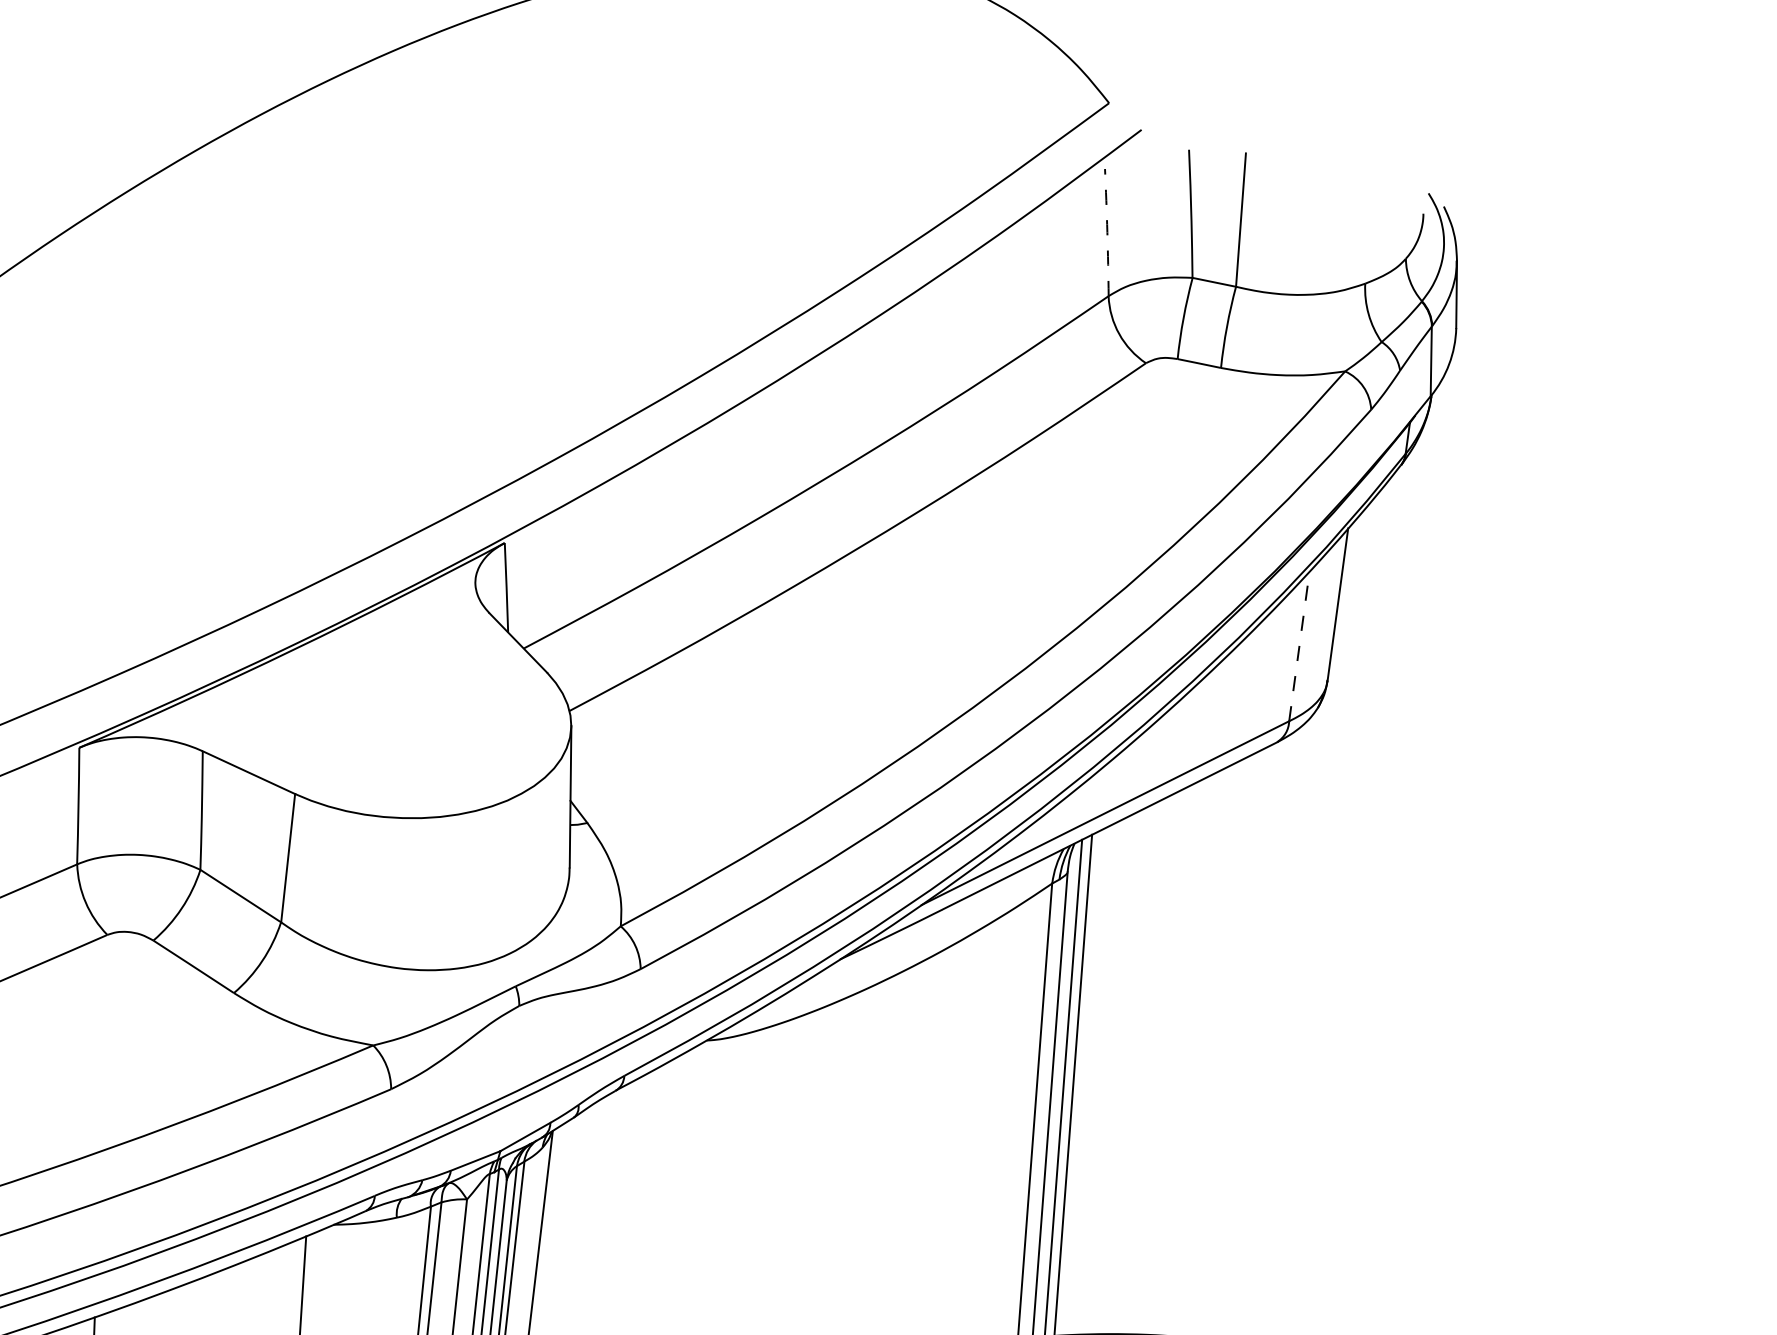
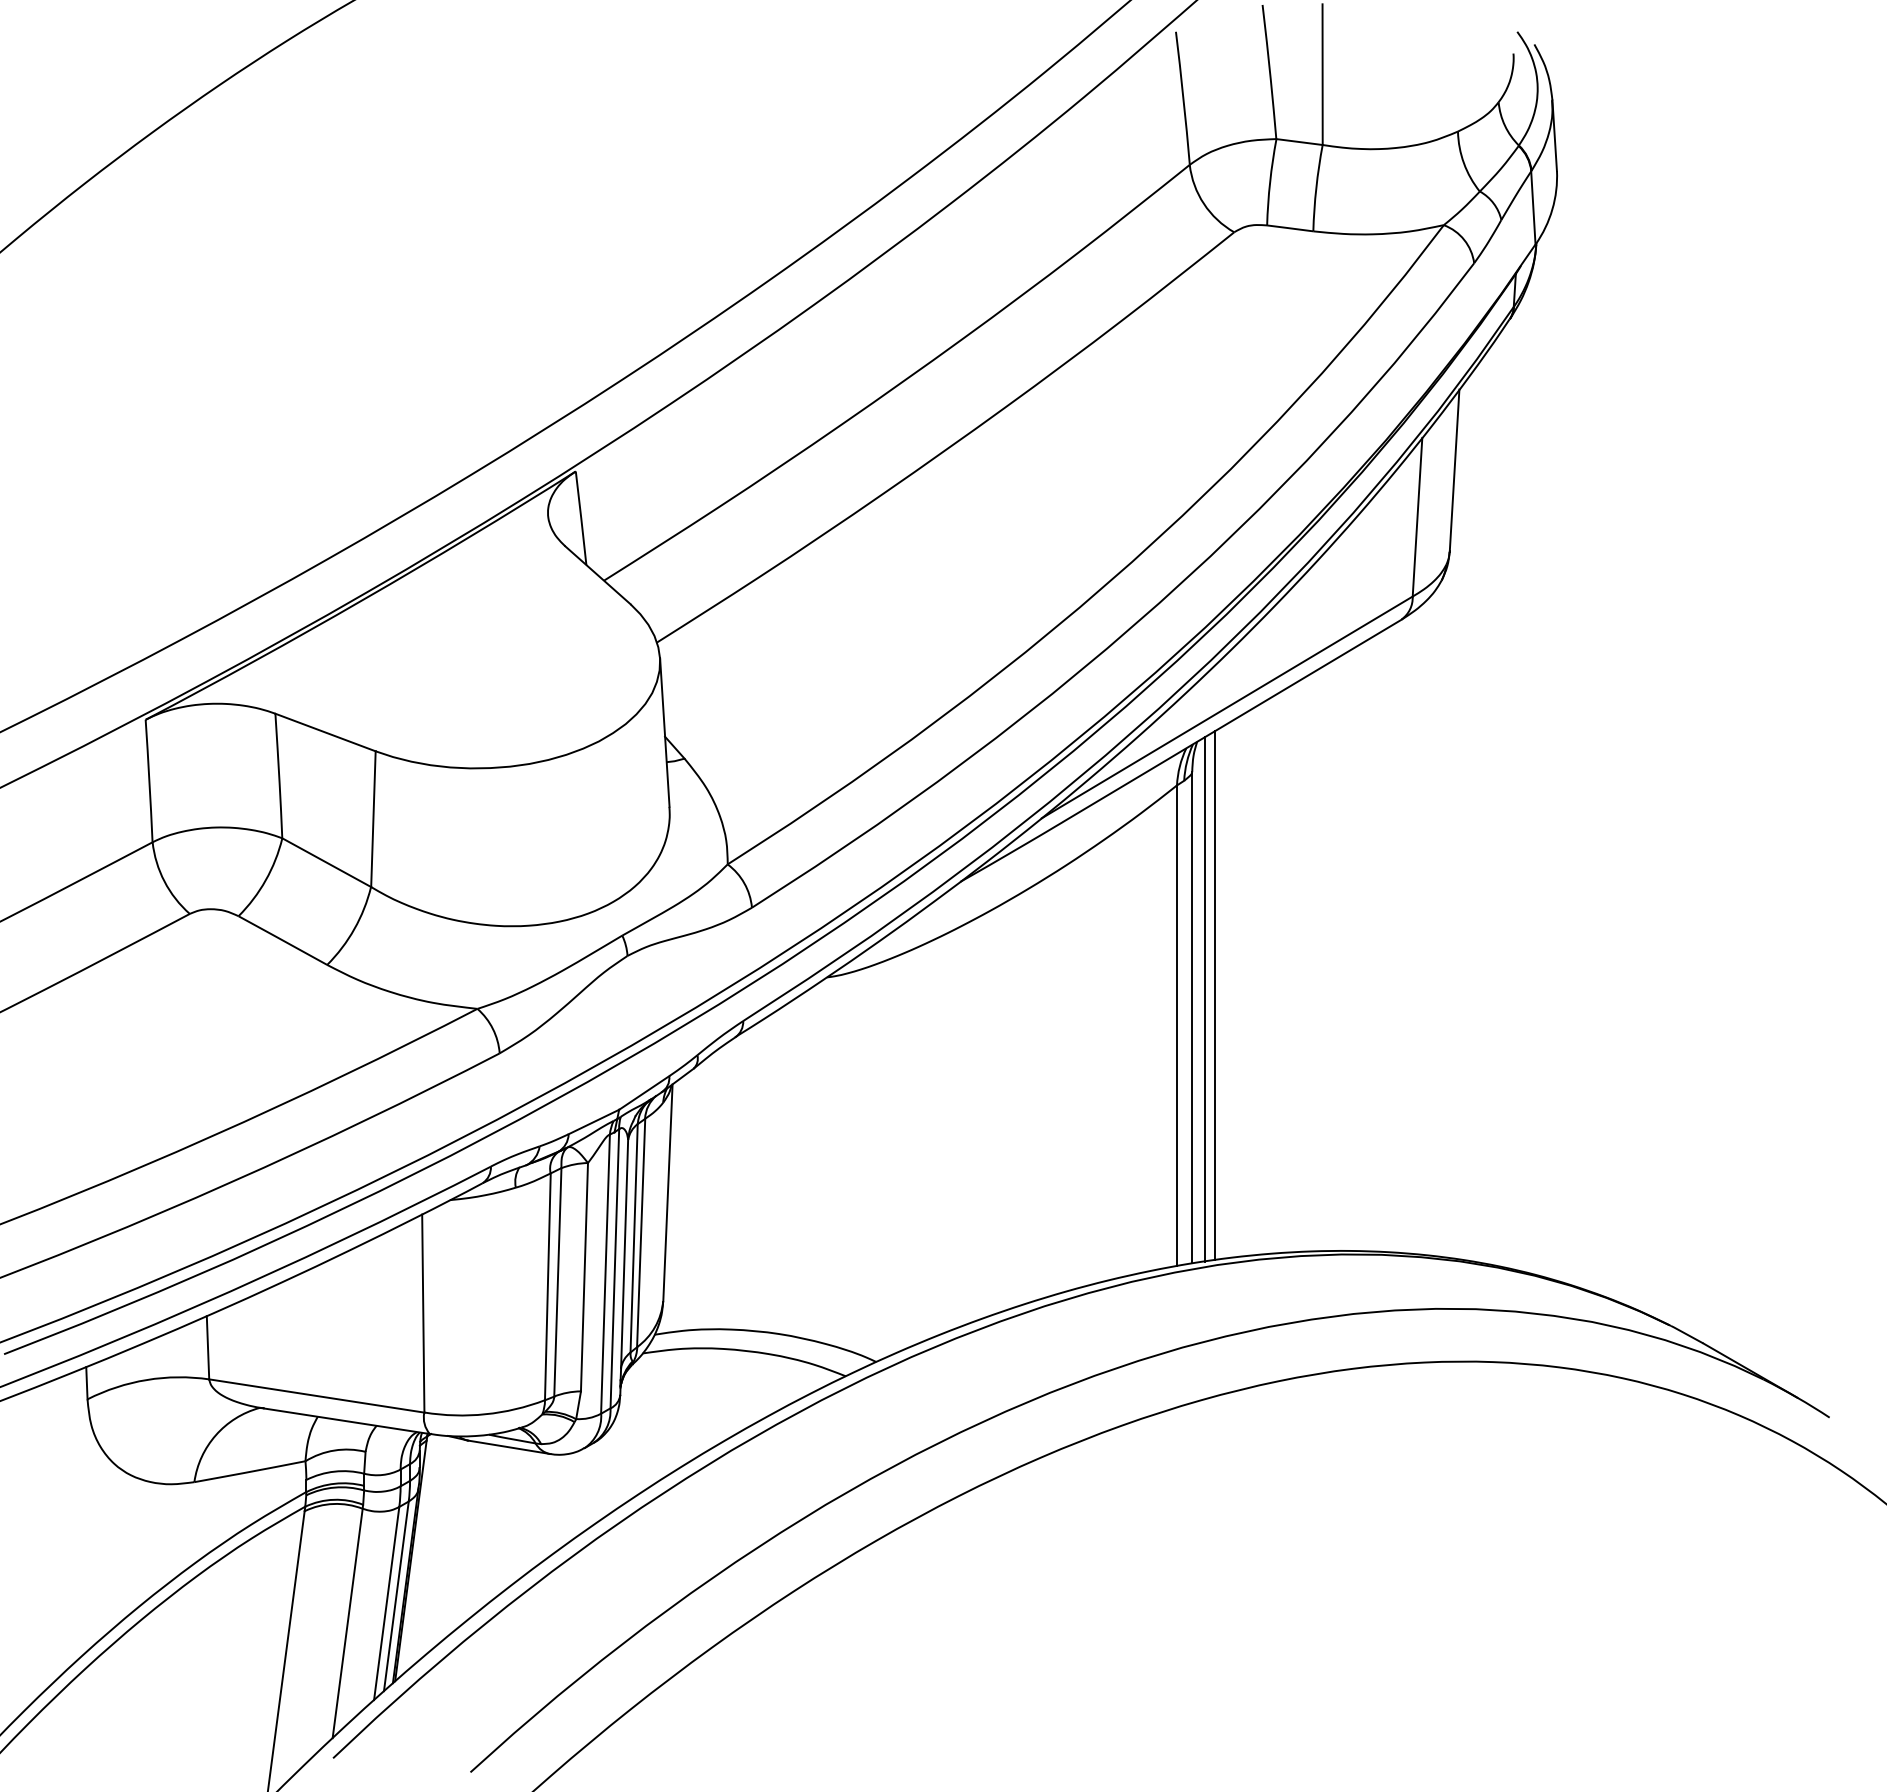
arc: (1107, 232) -> (1183, 98), dashed -> solid
line: (1299, 645) -> (1417, 516), dashed -> solid

